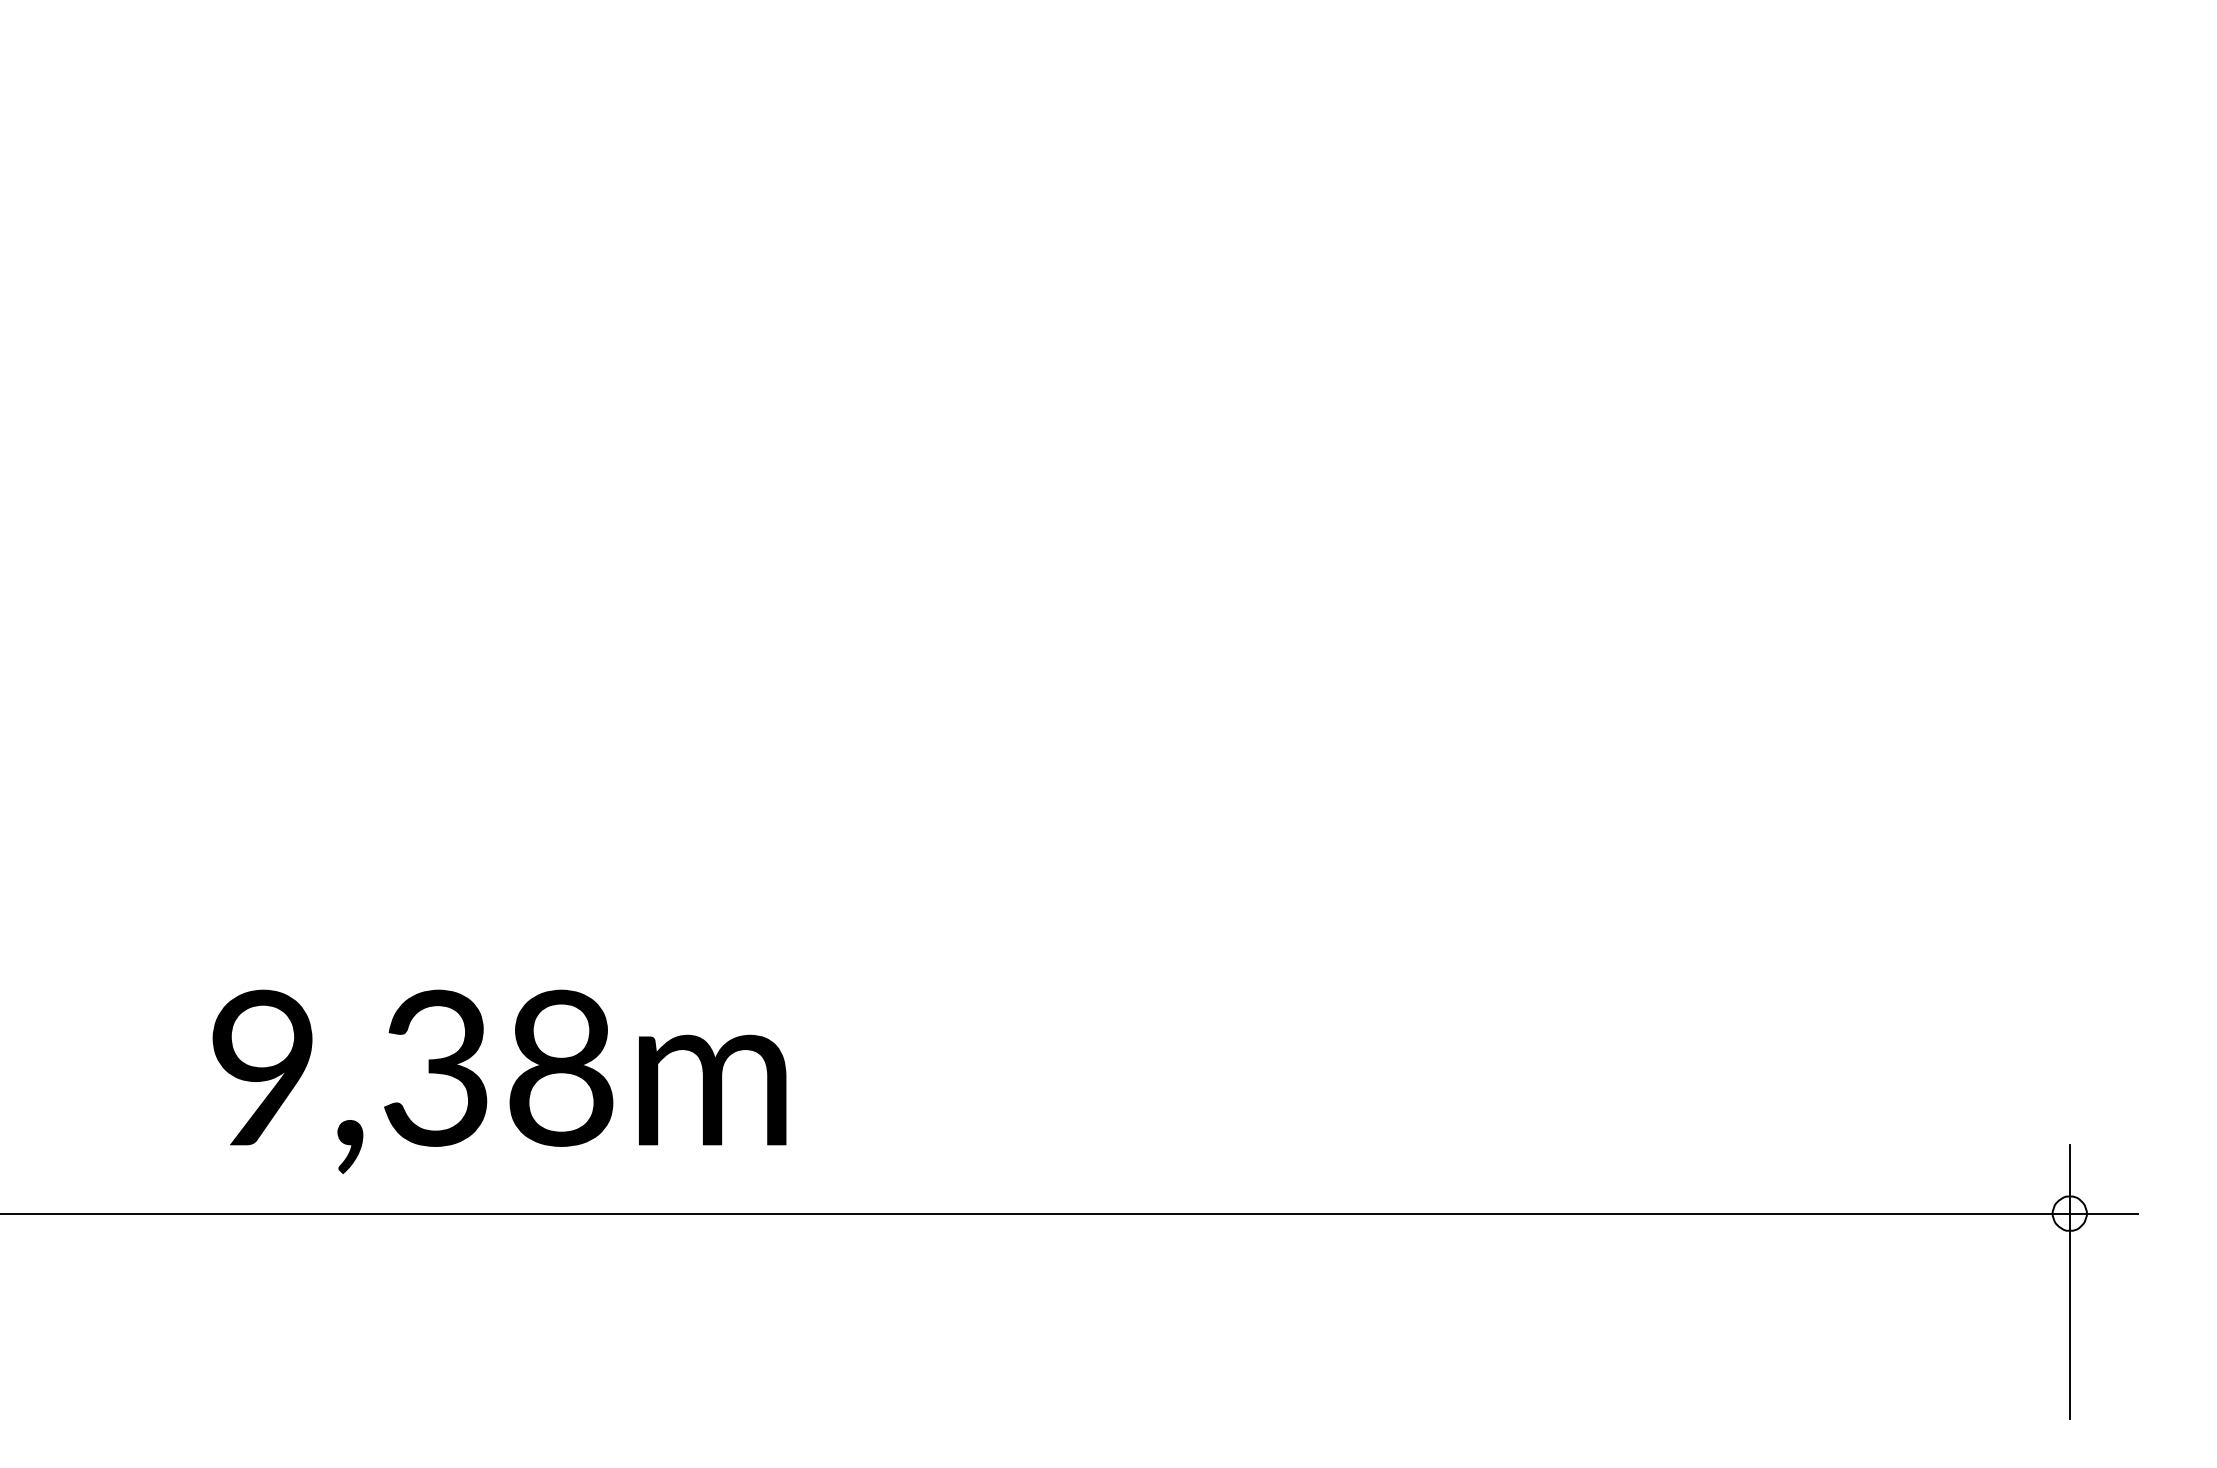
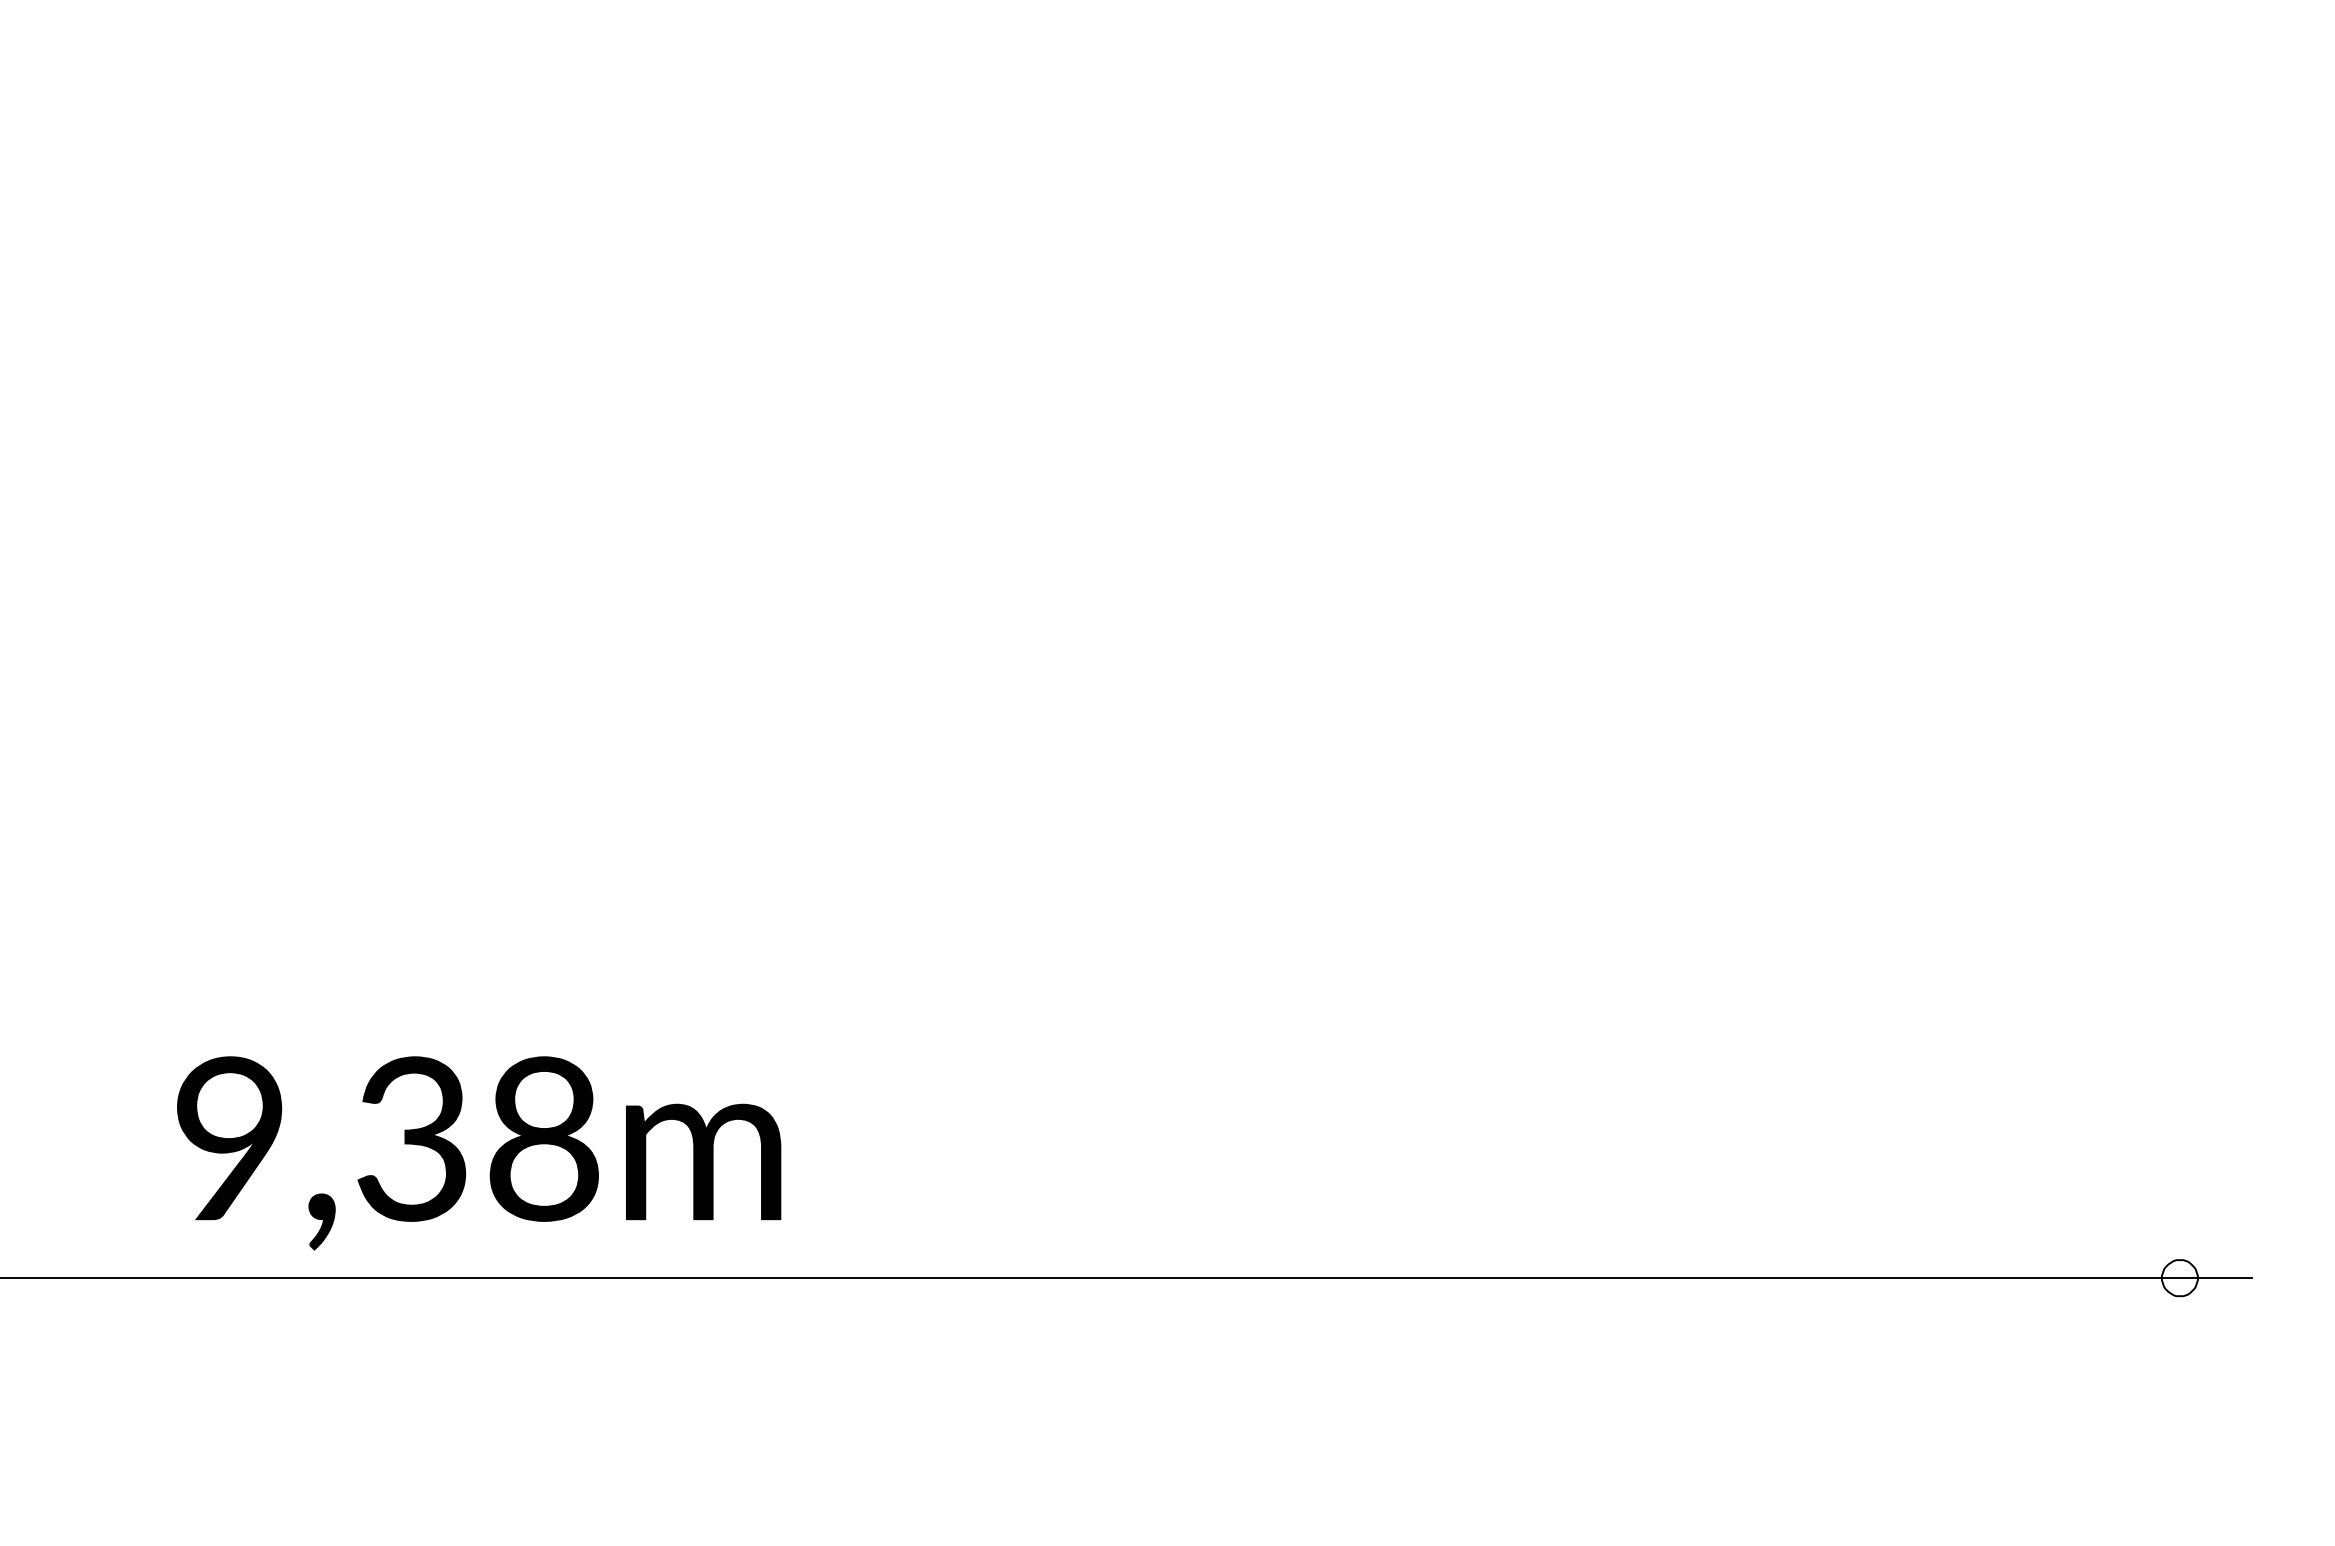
text: (499, 1081) -> (479, 1153), moved
line: (2069, 1282) -> (2179, 1350), removed

